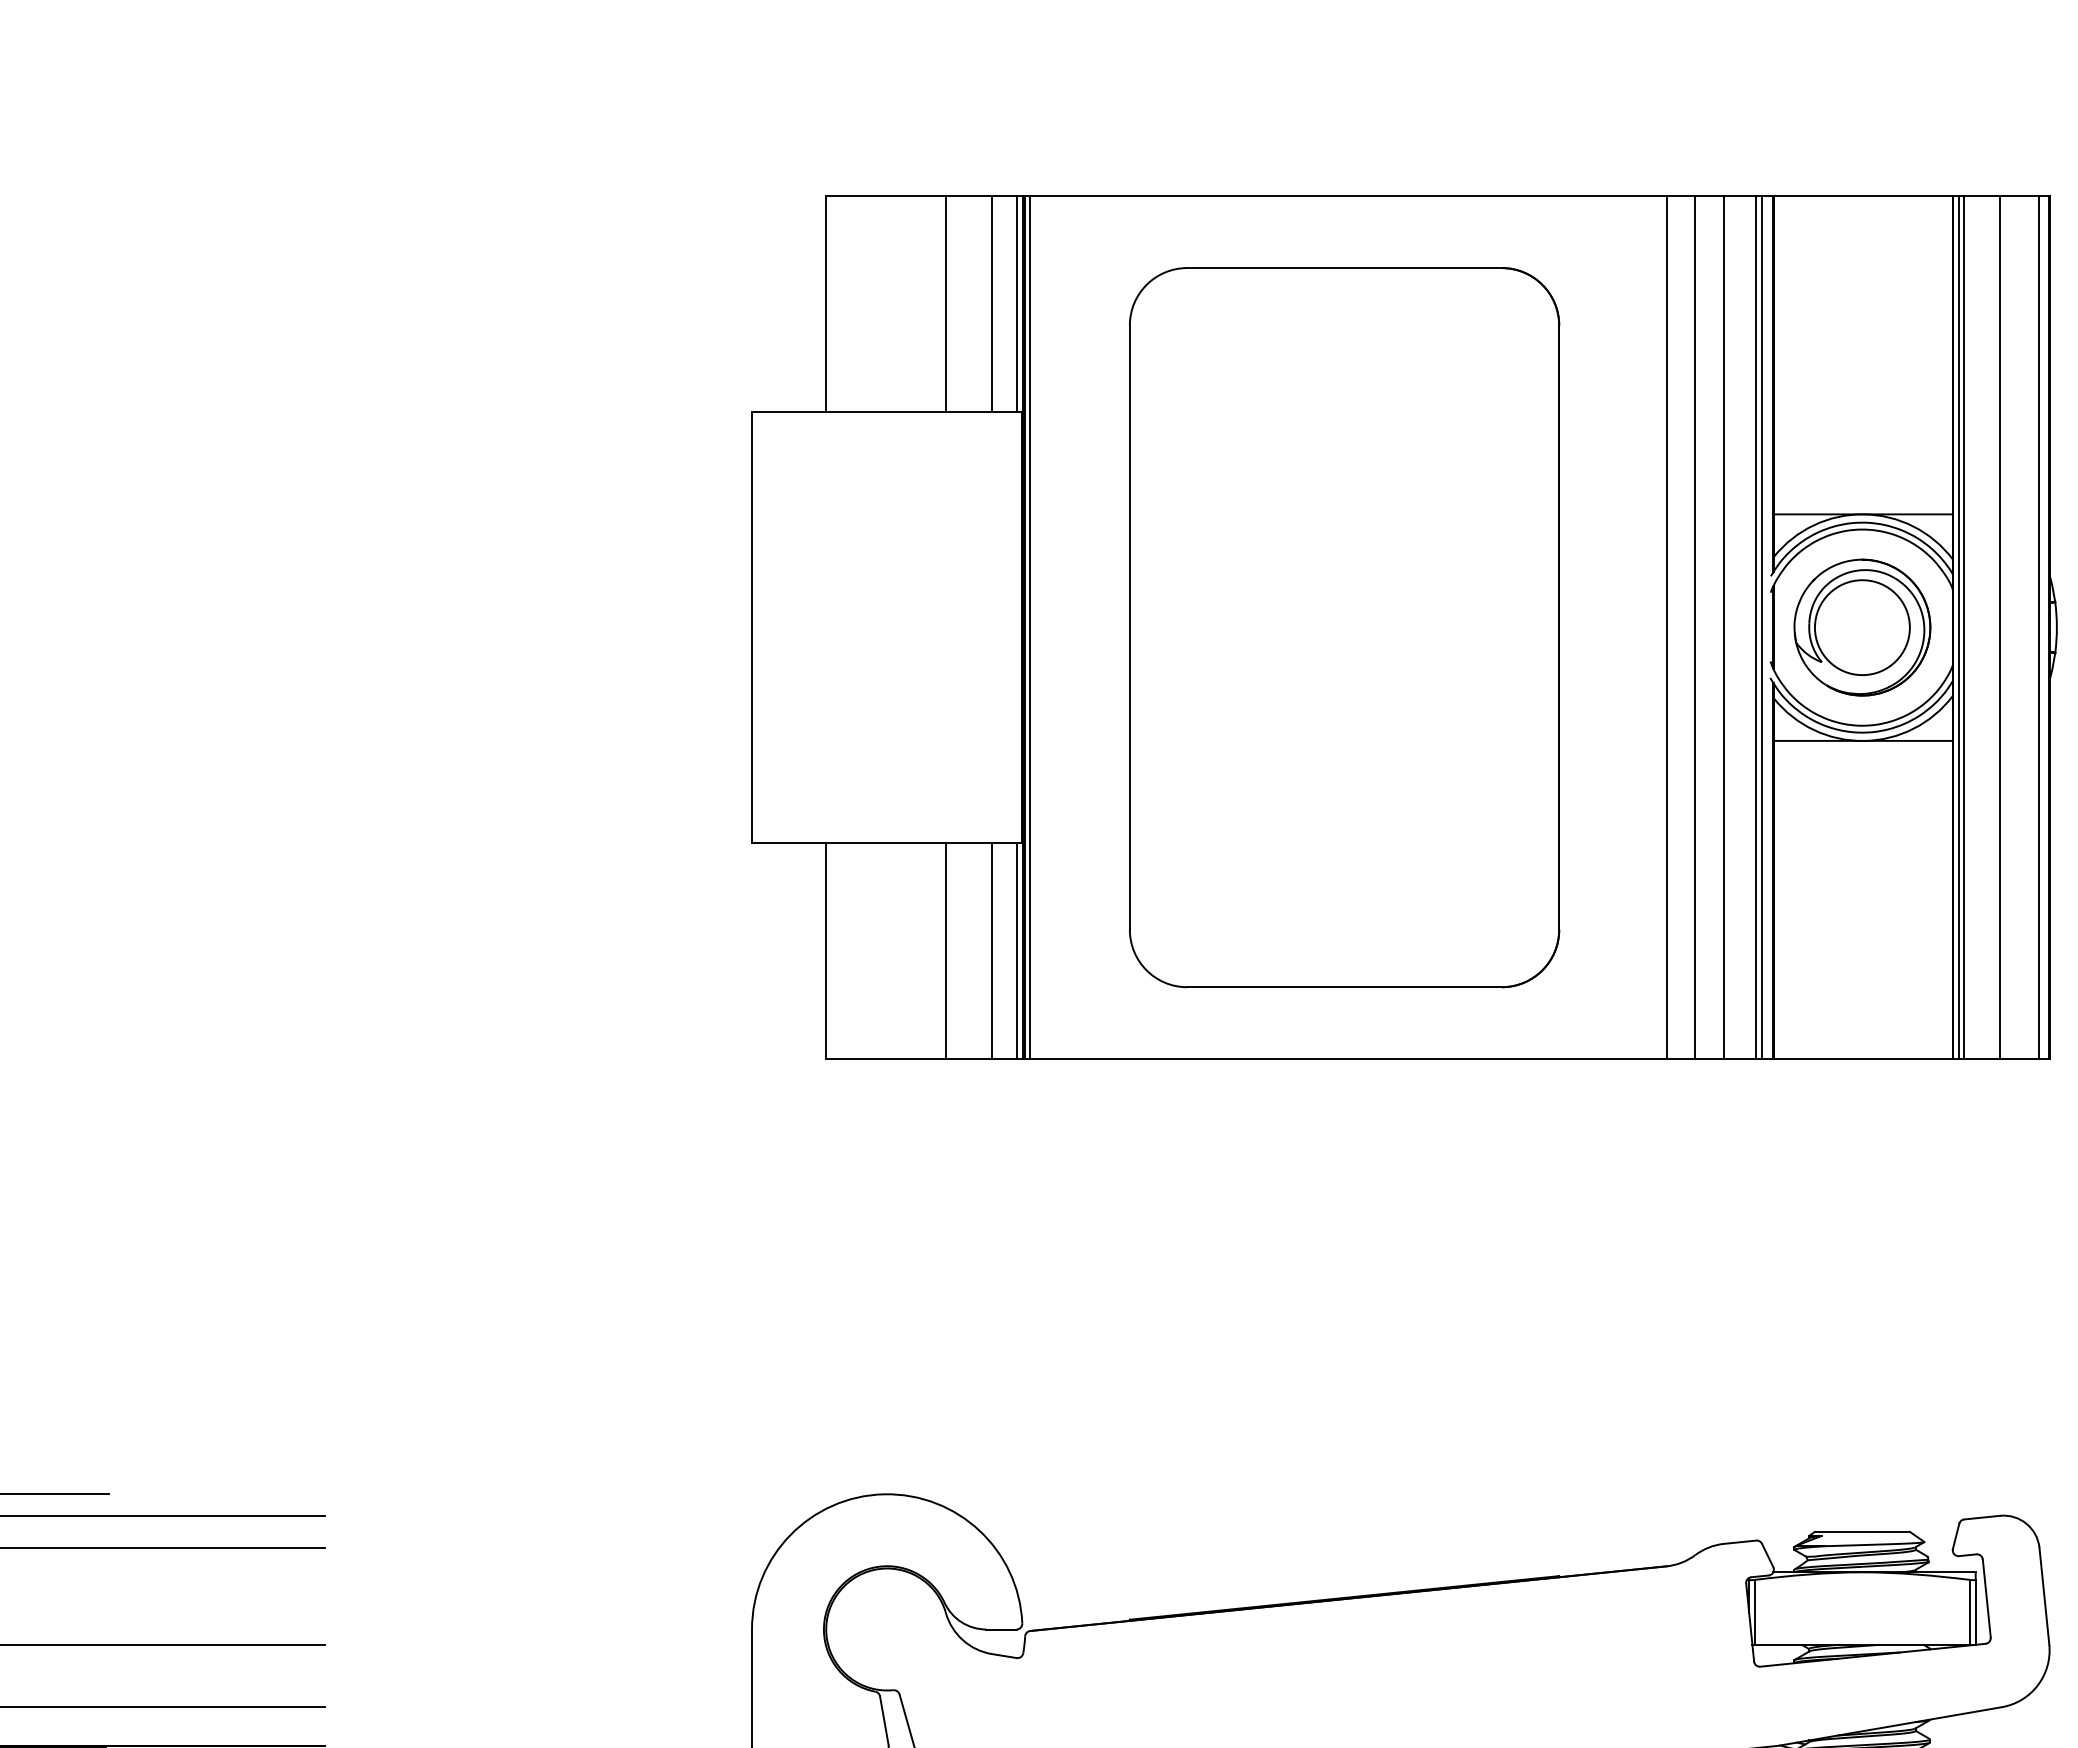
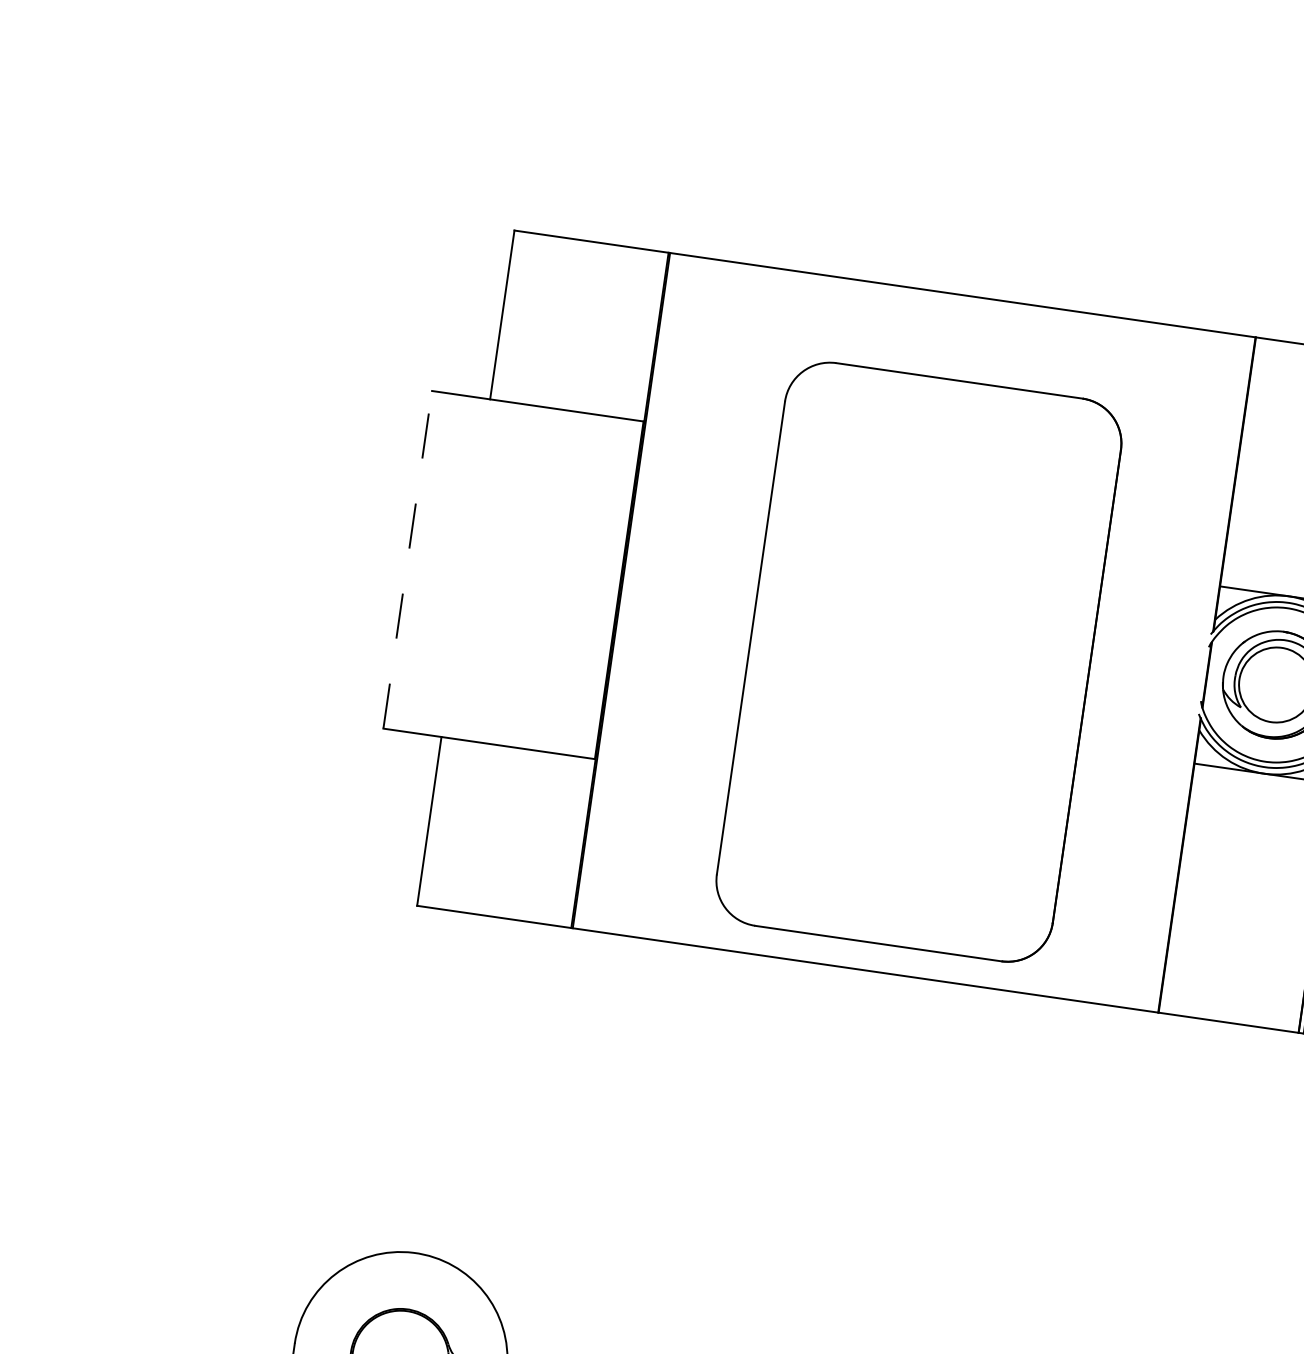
line: (945, 303) -> (595, 327), removed
line: (992, 303) -> (632, 333), removed
line: (1016, 303) -> (651, 336), removed
line: (752, 627) -> (408, 559), solid -> dashed
line: (1030, 627) -> (625, 591), removed
part: (1344, 627) -> (918, 662), moved
line: (1666, 627) -> (1123, 662), removed
line: (1695, 627) -> (1145, 666), removed
line: (1724, 627) -> (1168, 669), removed
line: (1756, 627) -> (1193, 672), removed
line: (1762, 627) -> (1198, 673), removed
line: (945, 951) -> (522, 835), removed
line: (992, 951) -> (559, 840), removed
line: (1016, 951) -> (578, 843), removed

